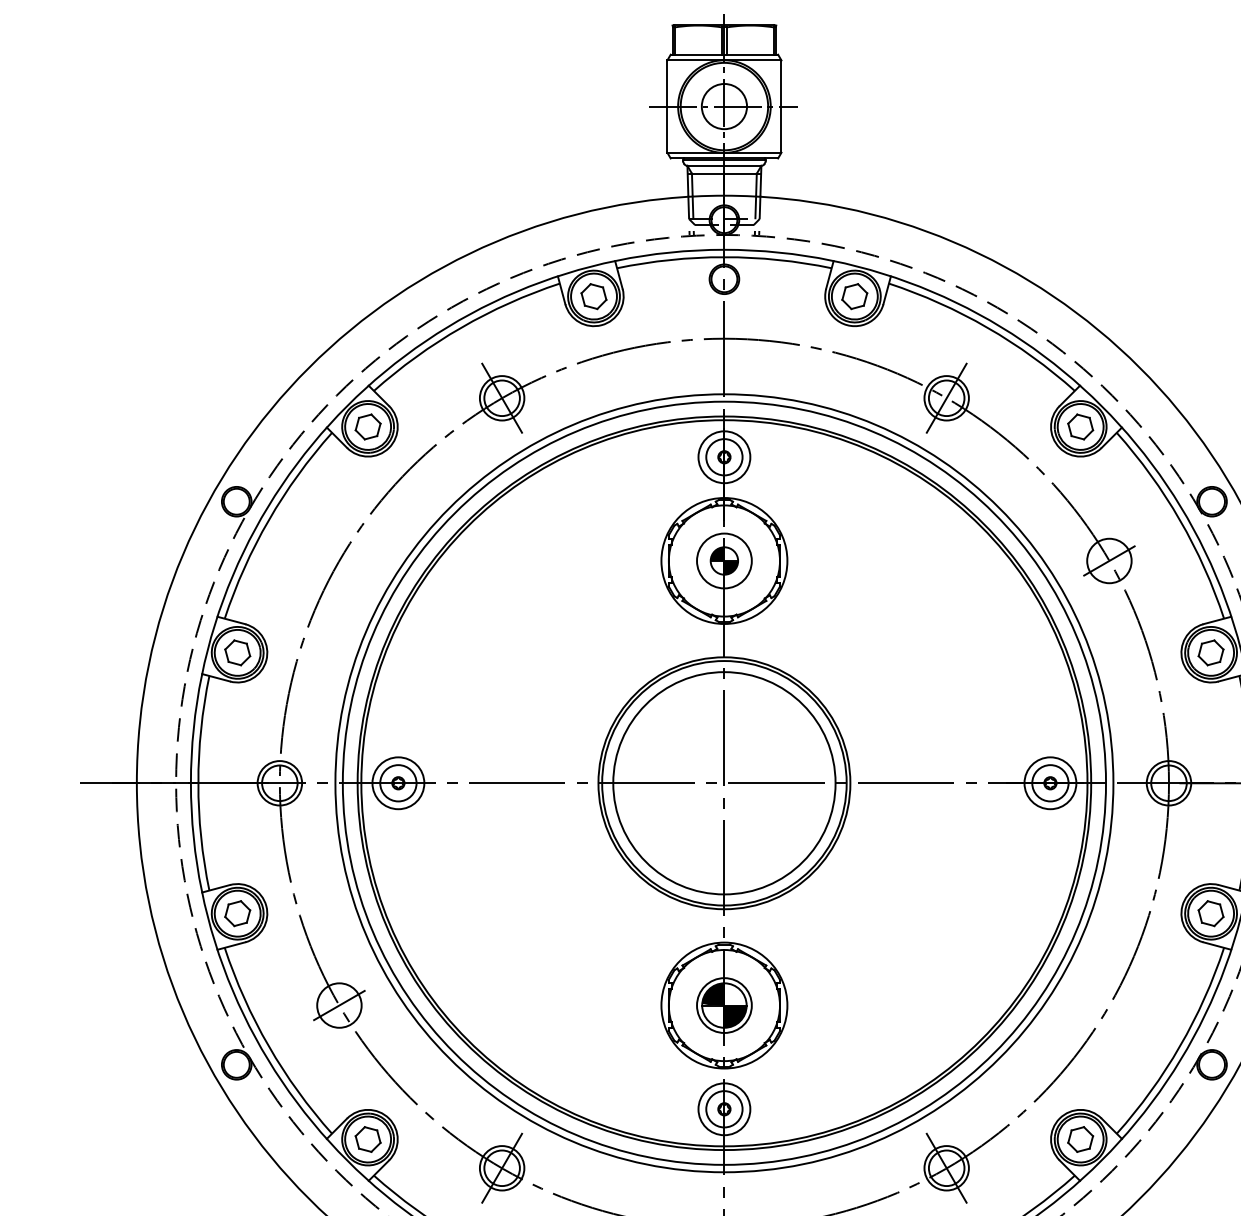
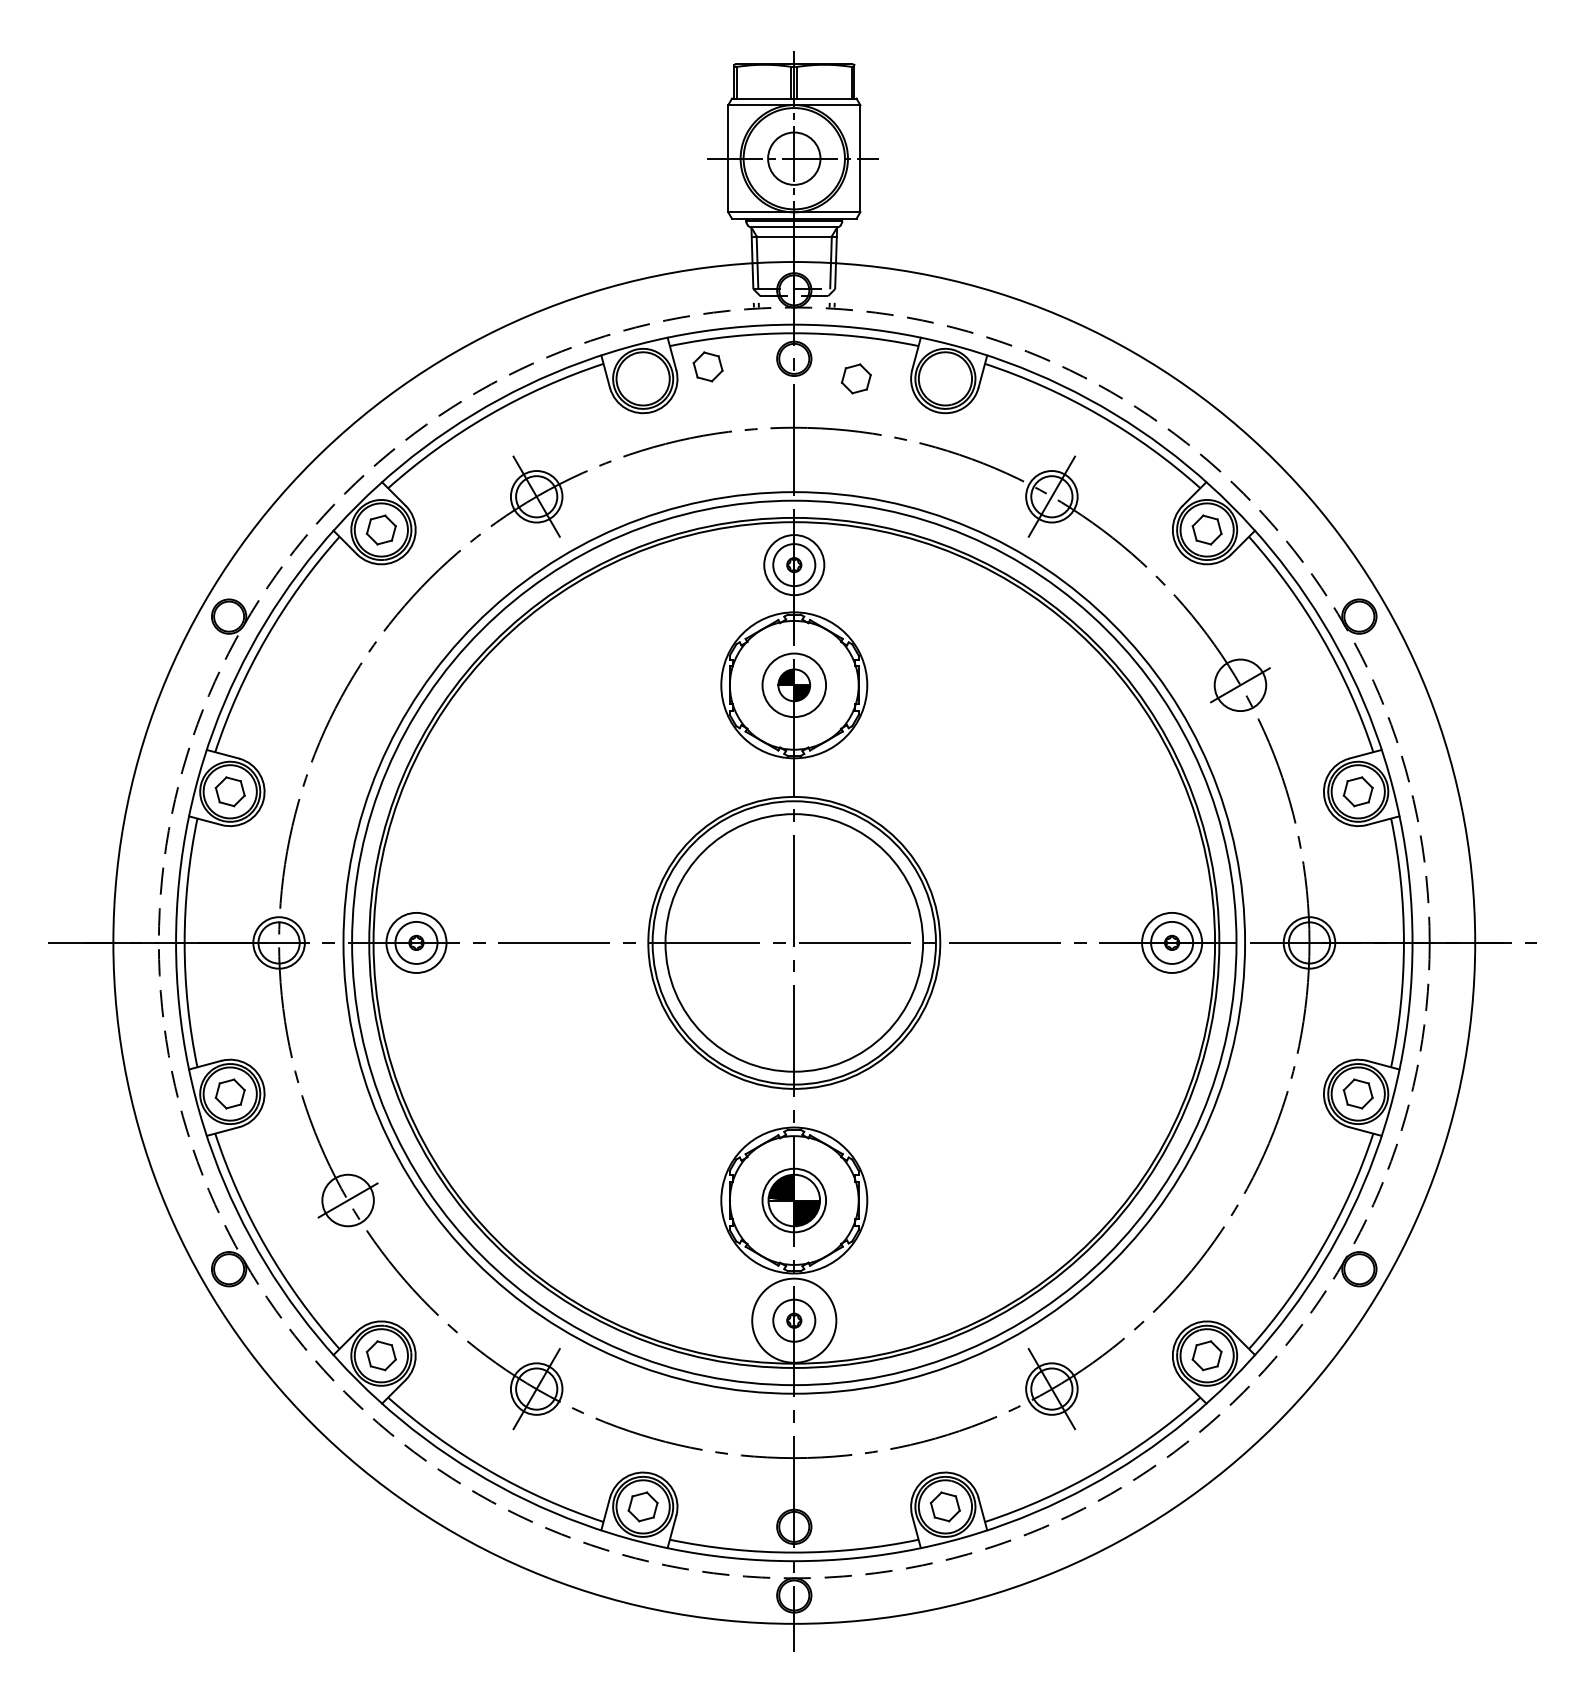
part: (593, 296) -> (707, 366), moved
part: (854, 296) -> (855, 378), moved
circle: (724, 1109) -> (794, 1320), size x1.4

